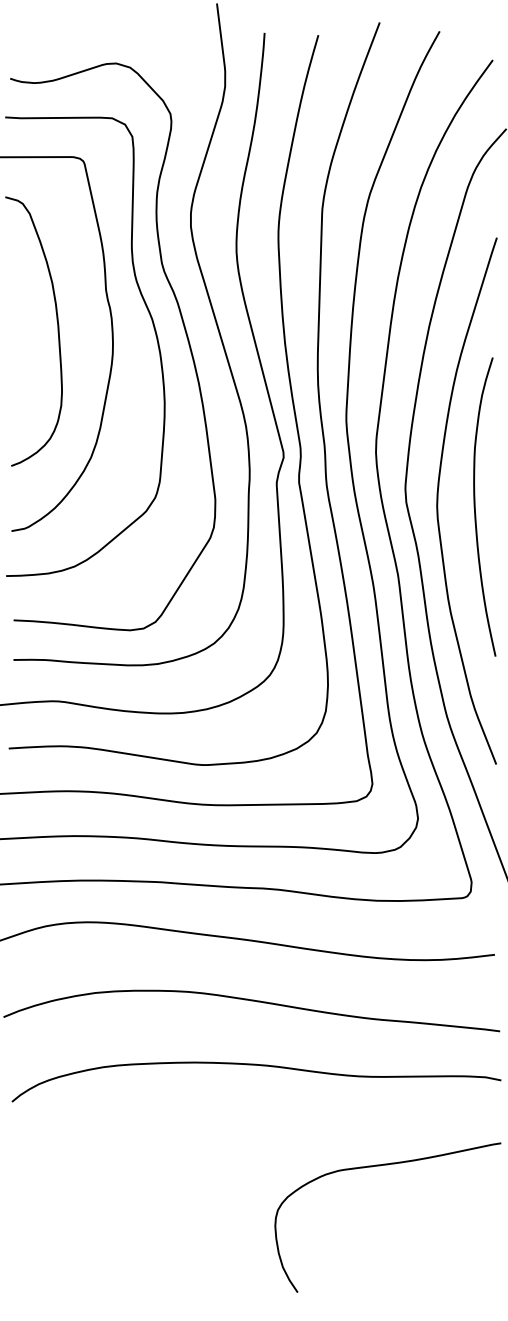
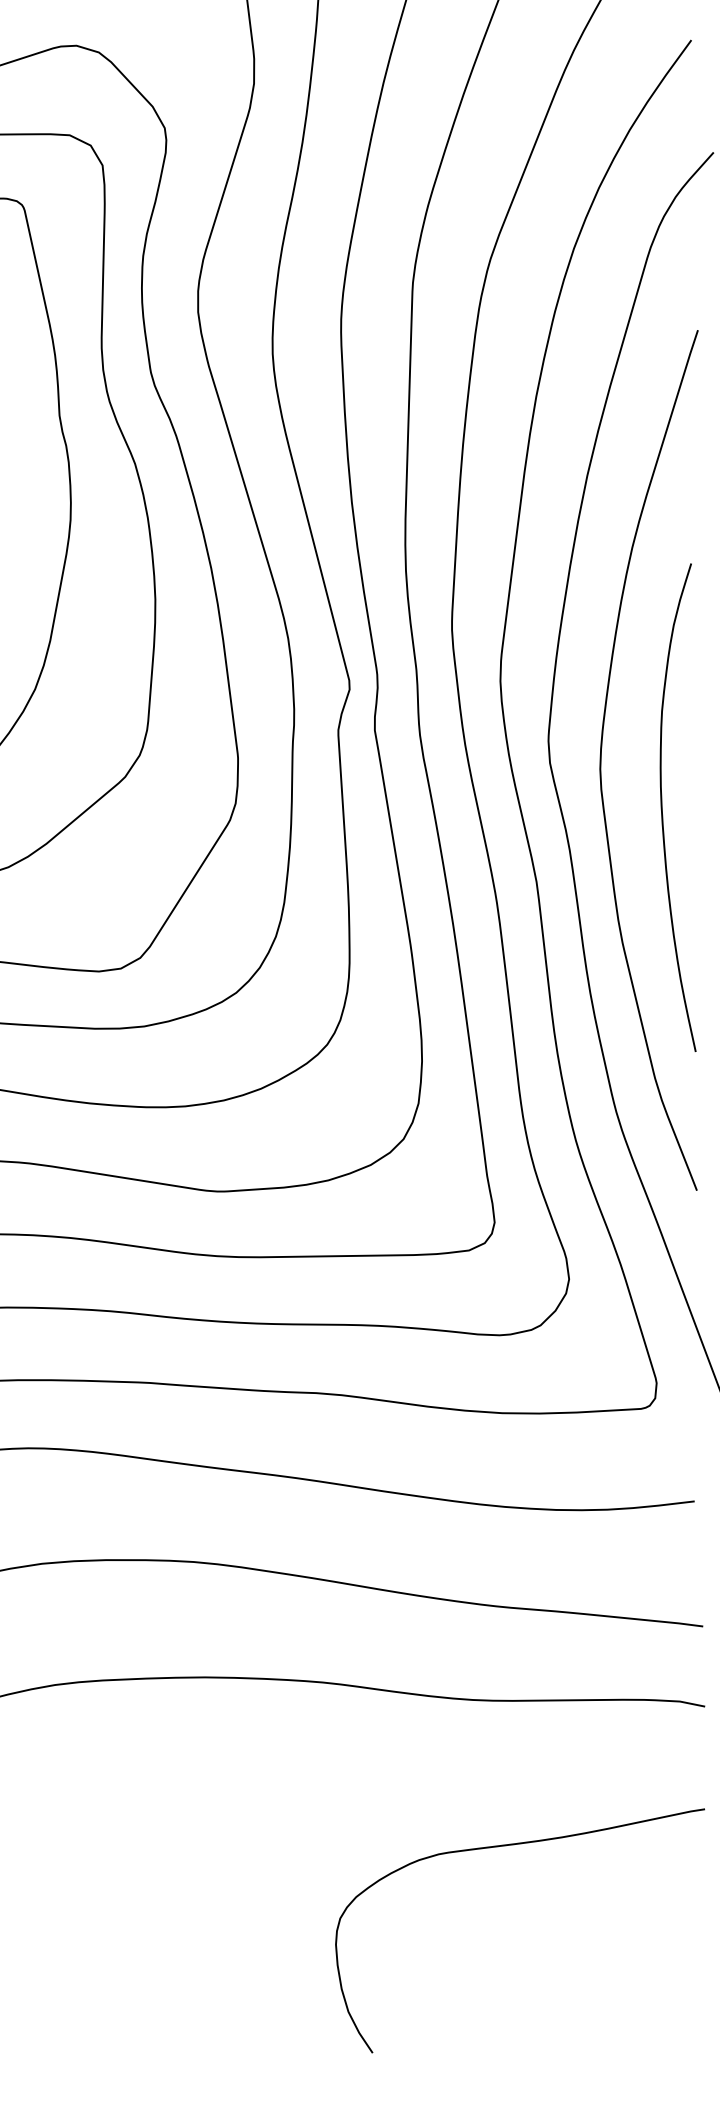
curve: (475, 506) -> (662, 806), moved

